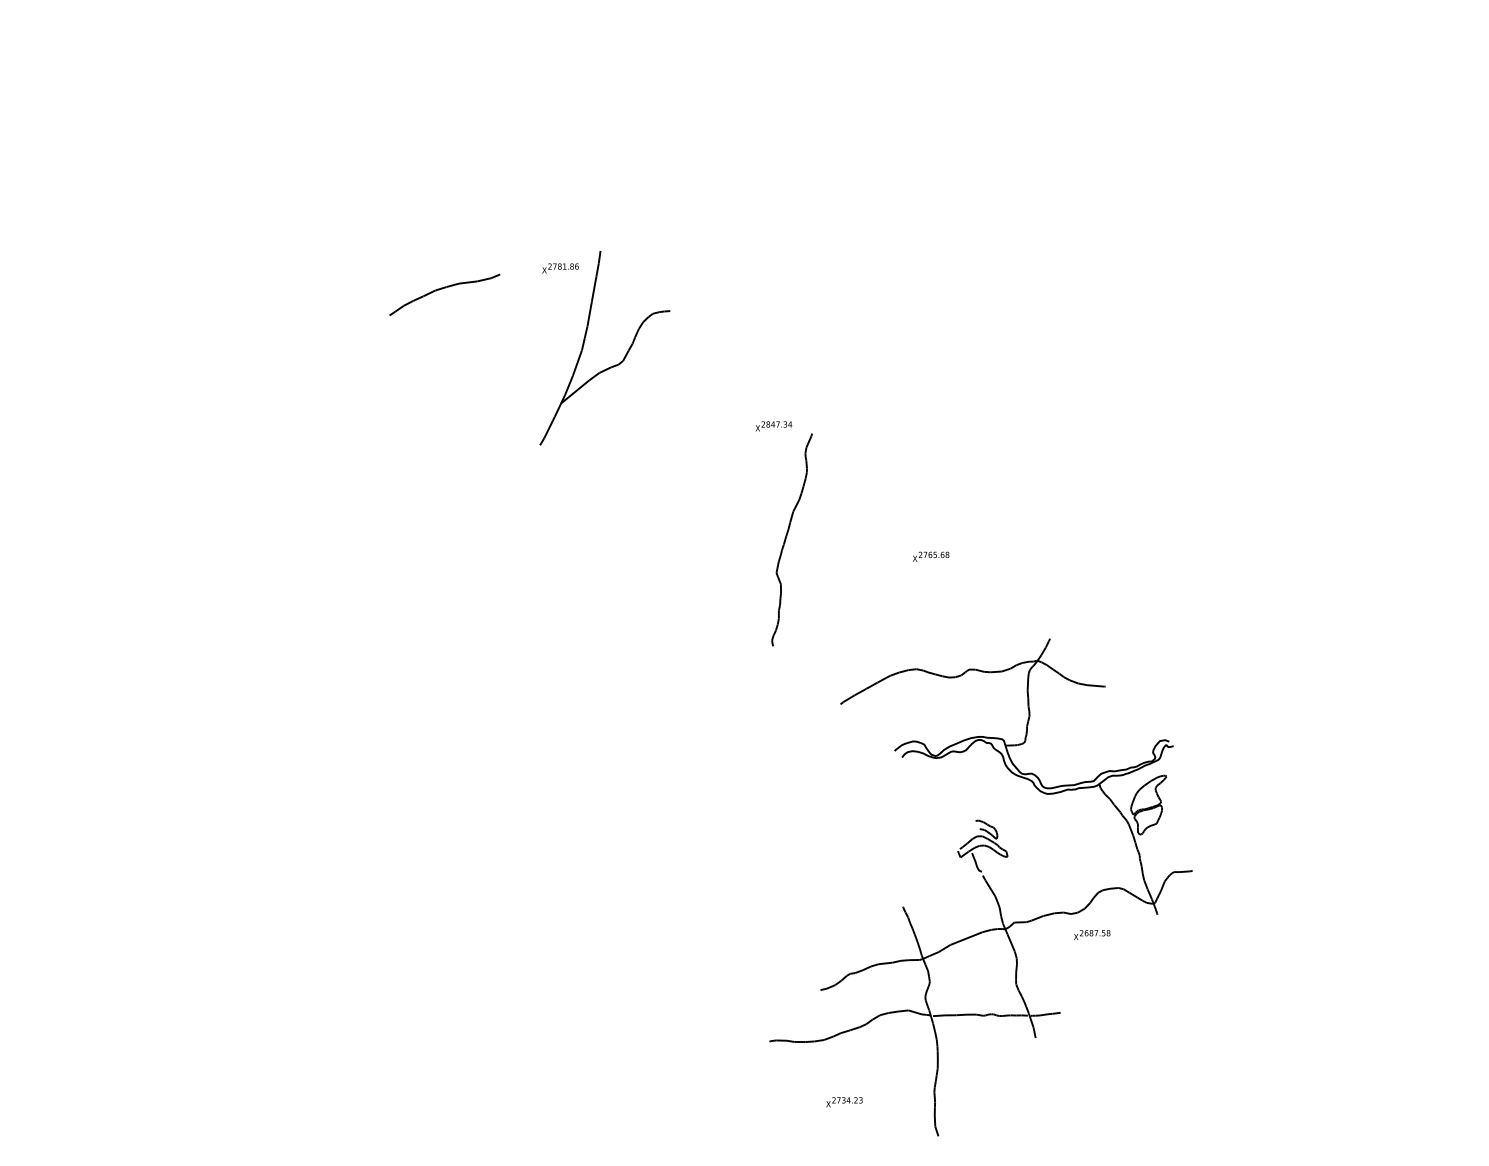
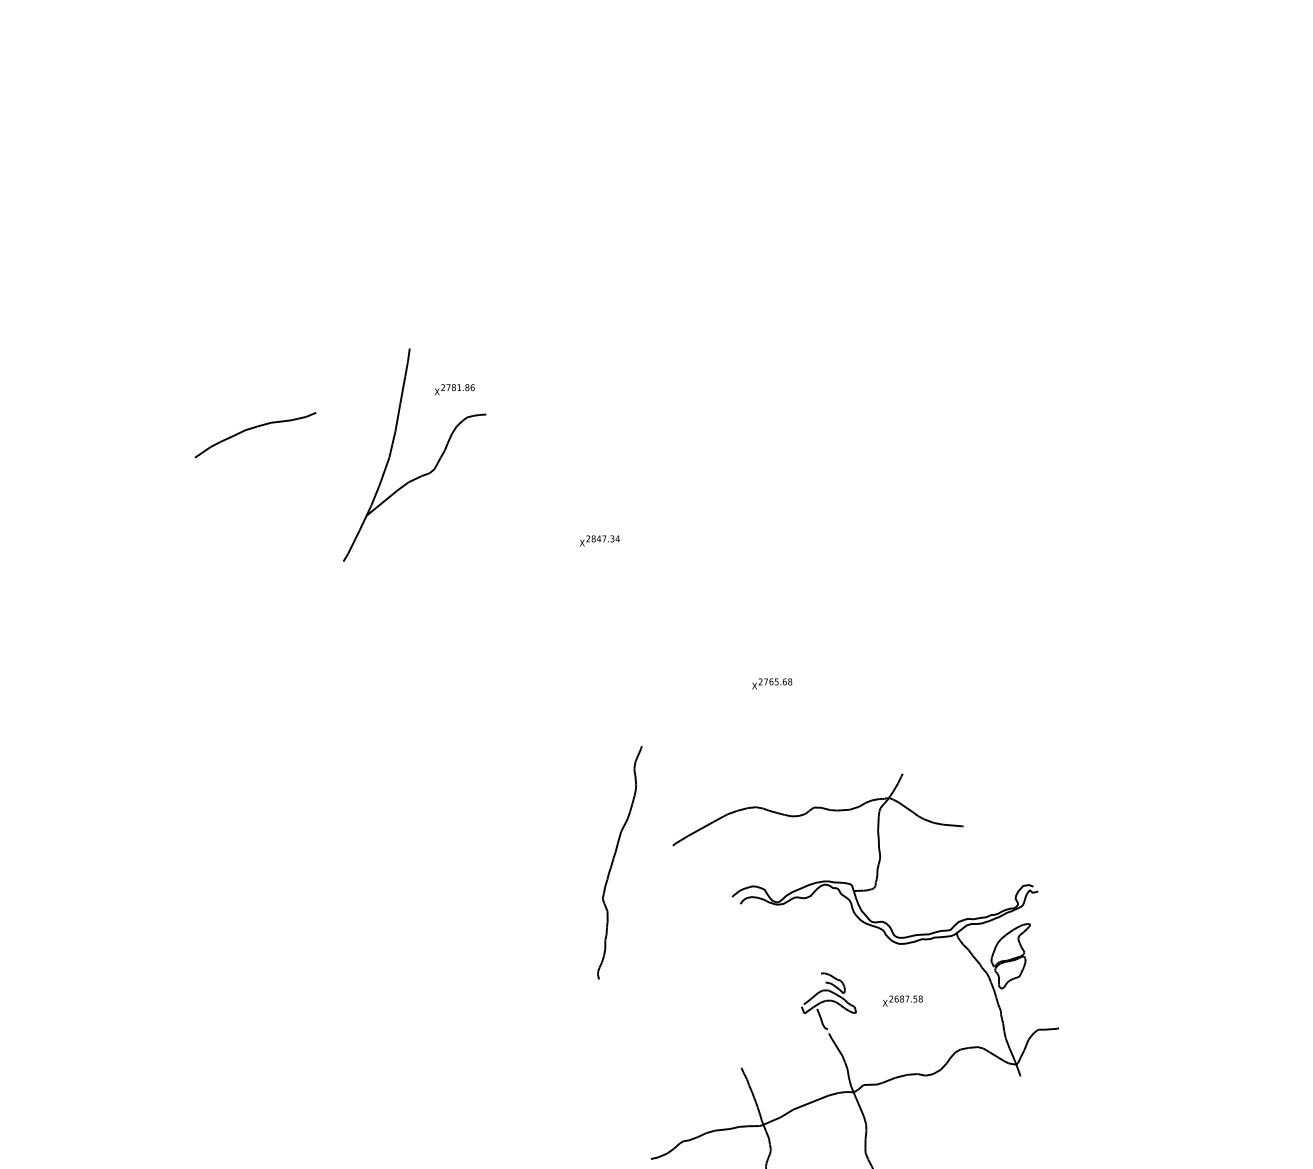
text: (560, 268) -> (454, 389), moved
curve: (442, 289) -> (252, 429), moved
curve: (787, 536) -> (614, 859), moved
text: (1092, 934) -> (903, 1000), moved

